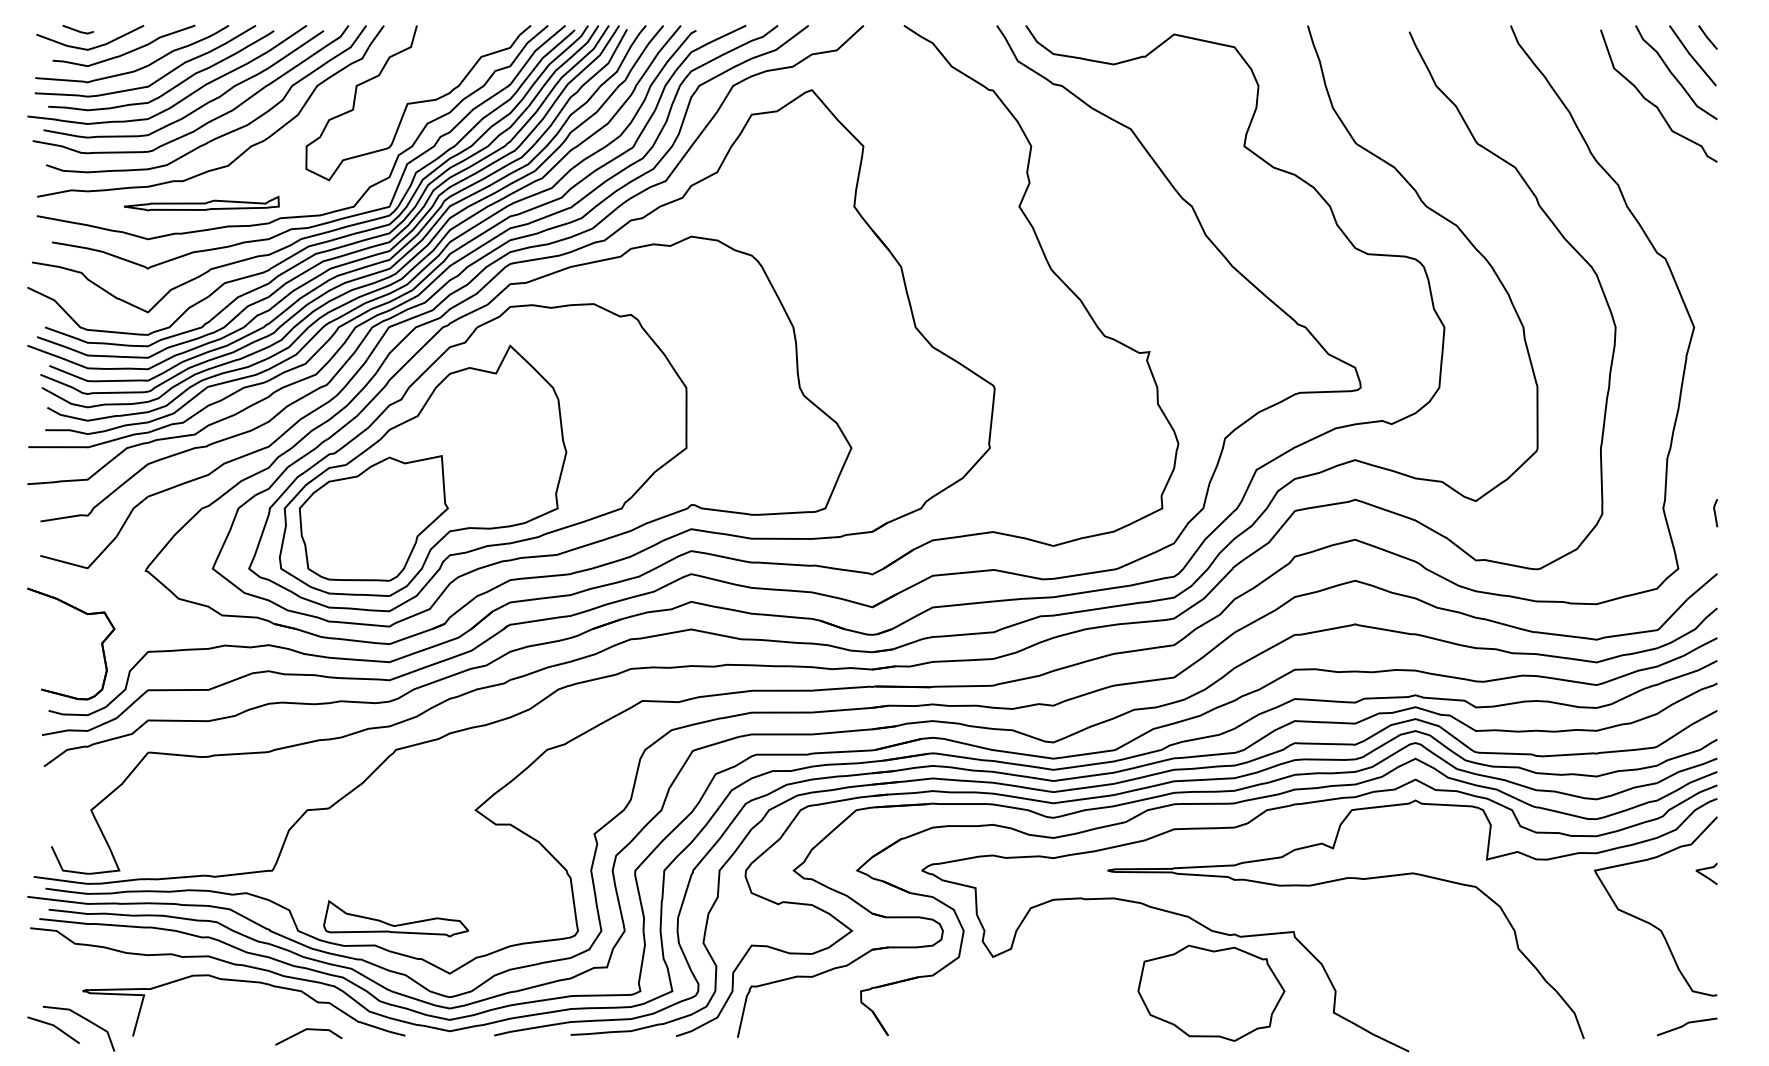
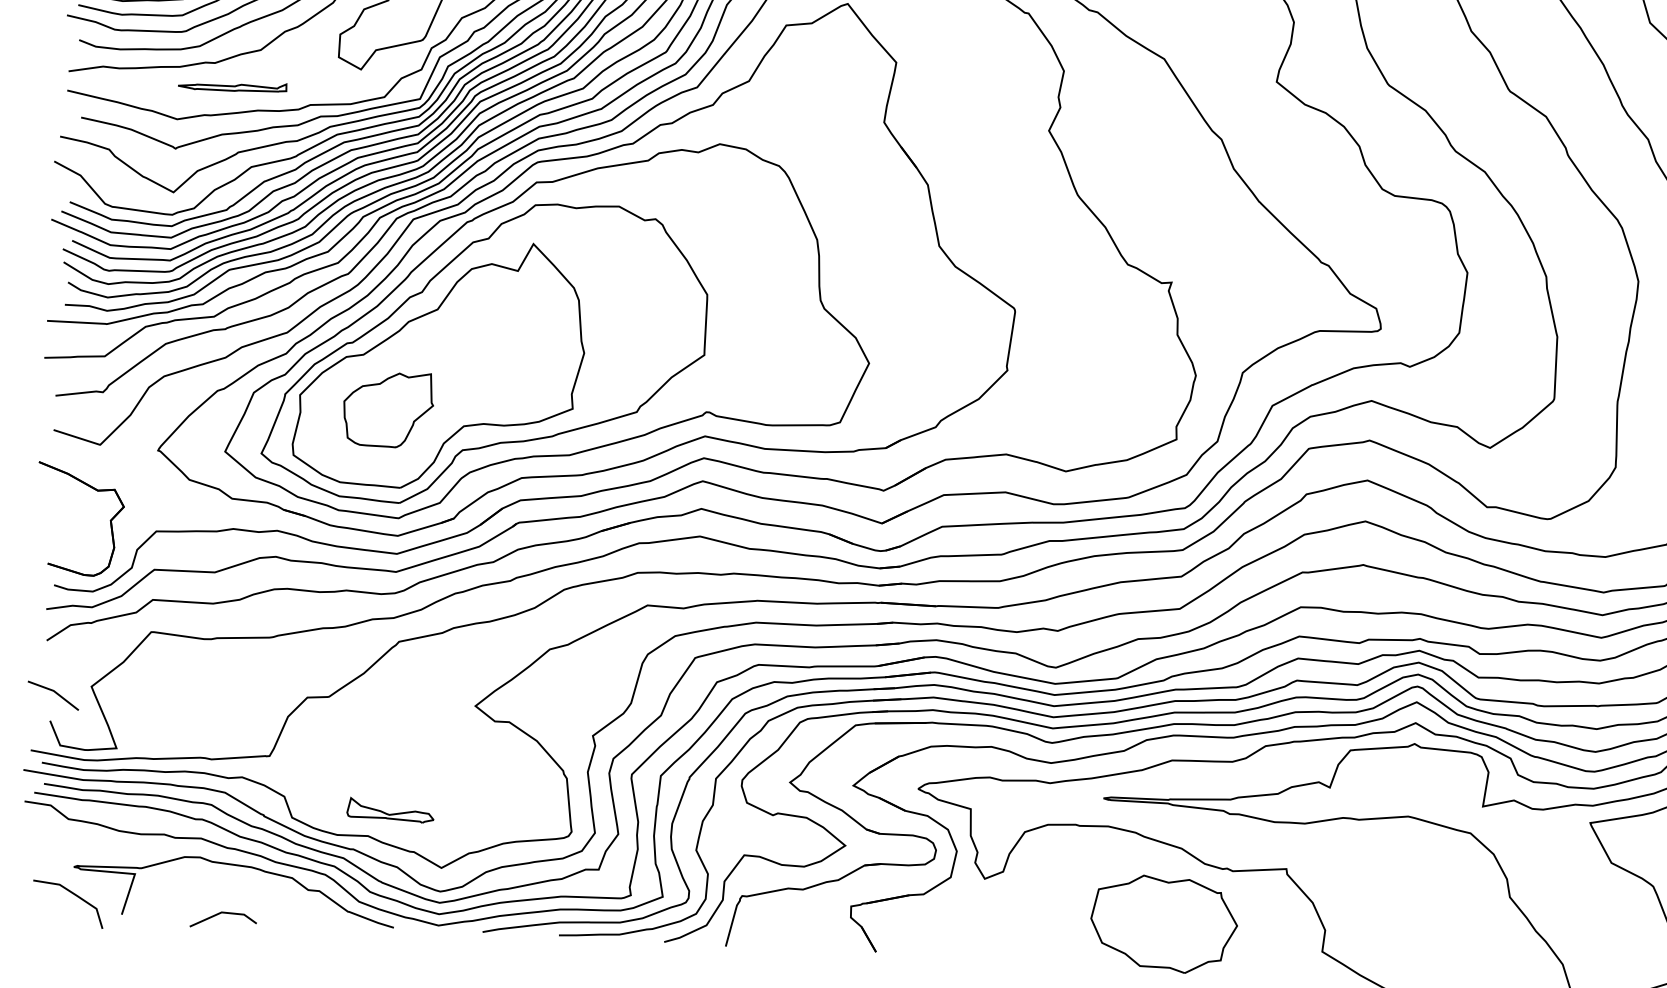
part: (201, 203) -> (232, 86), size x0.7
part: (373, 518) -> (388, 409), size x0.6
part: (396, 918) -> (390, 810), size x0.6
part: (1211, 992) -> (1164, 923), moved
line: (54, 1027) -> (54, 693), moved
line: (308, 1030) -> (223, 913), moved

